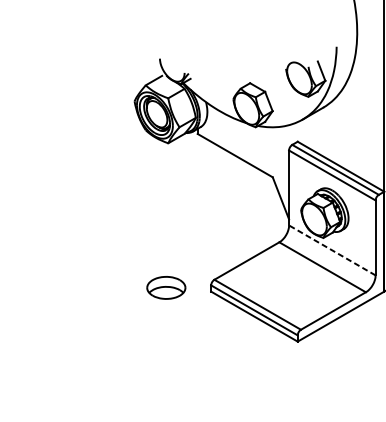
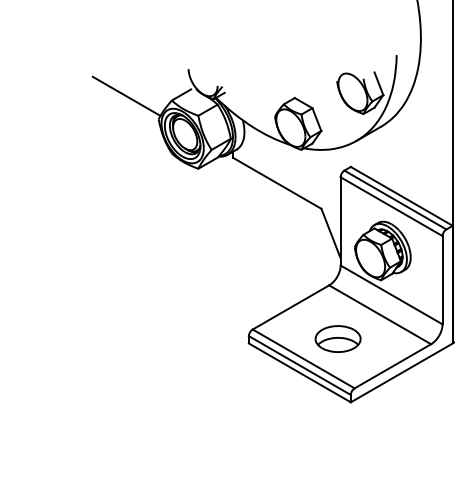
line: (107, 81) -> (126, 95), added
line: (332, 250) -> (391, 294), dashed -> solid
part: (165, 287) -> (337, 338), moved

